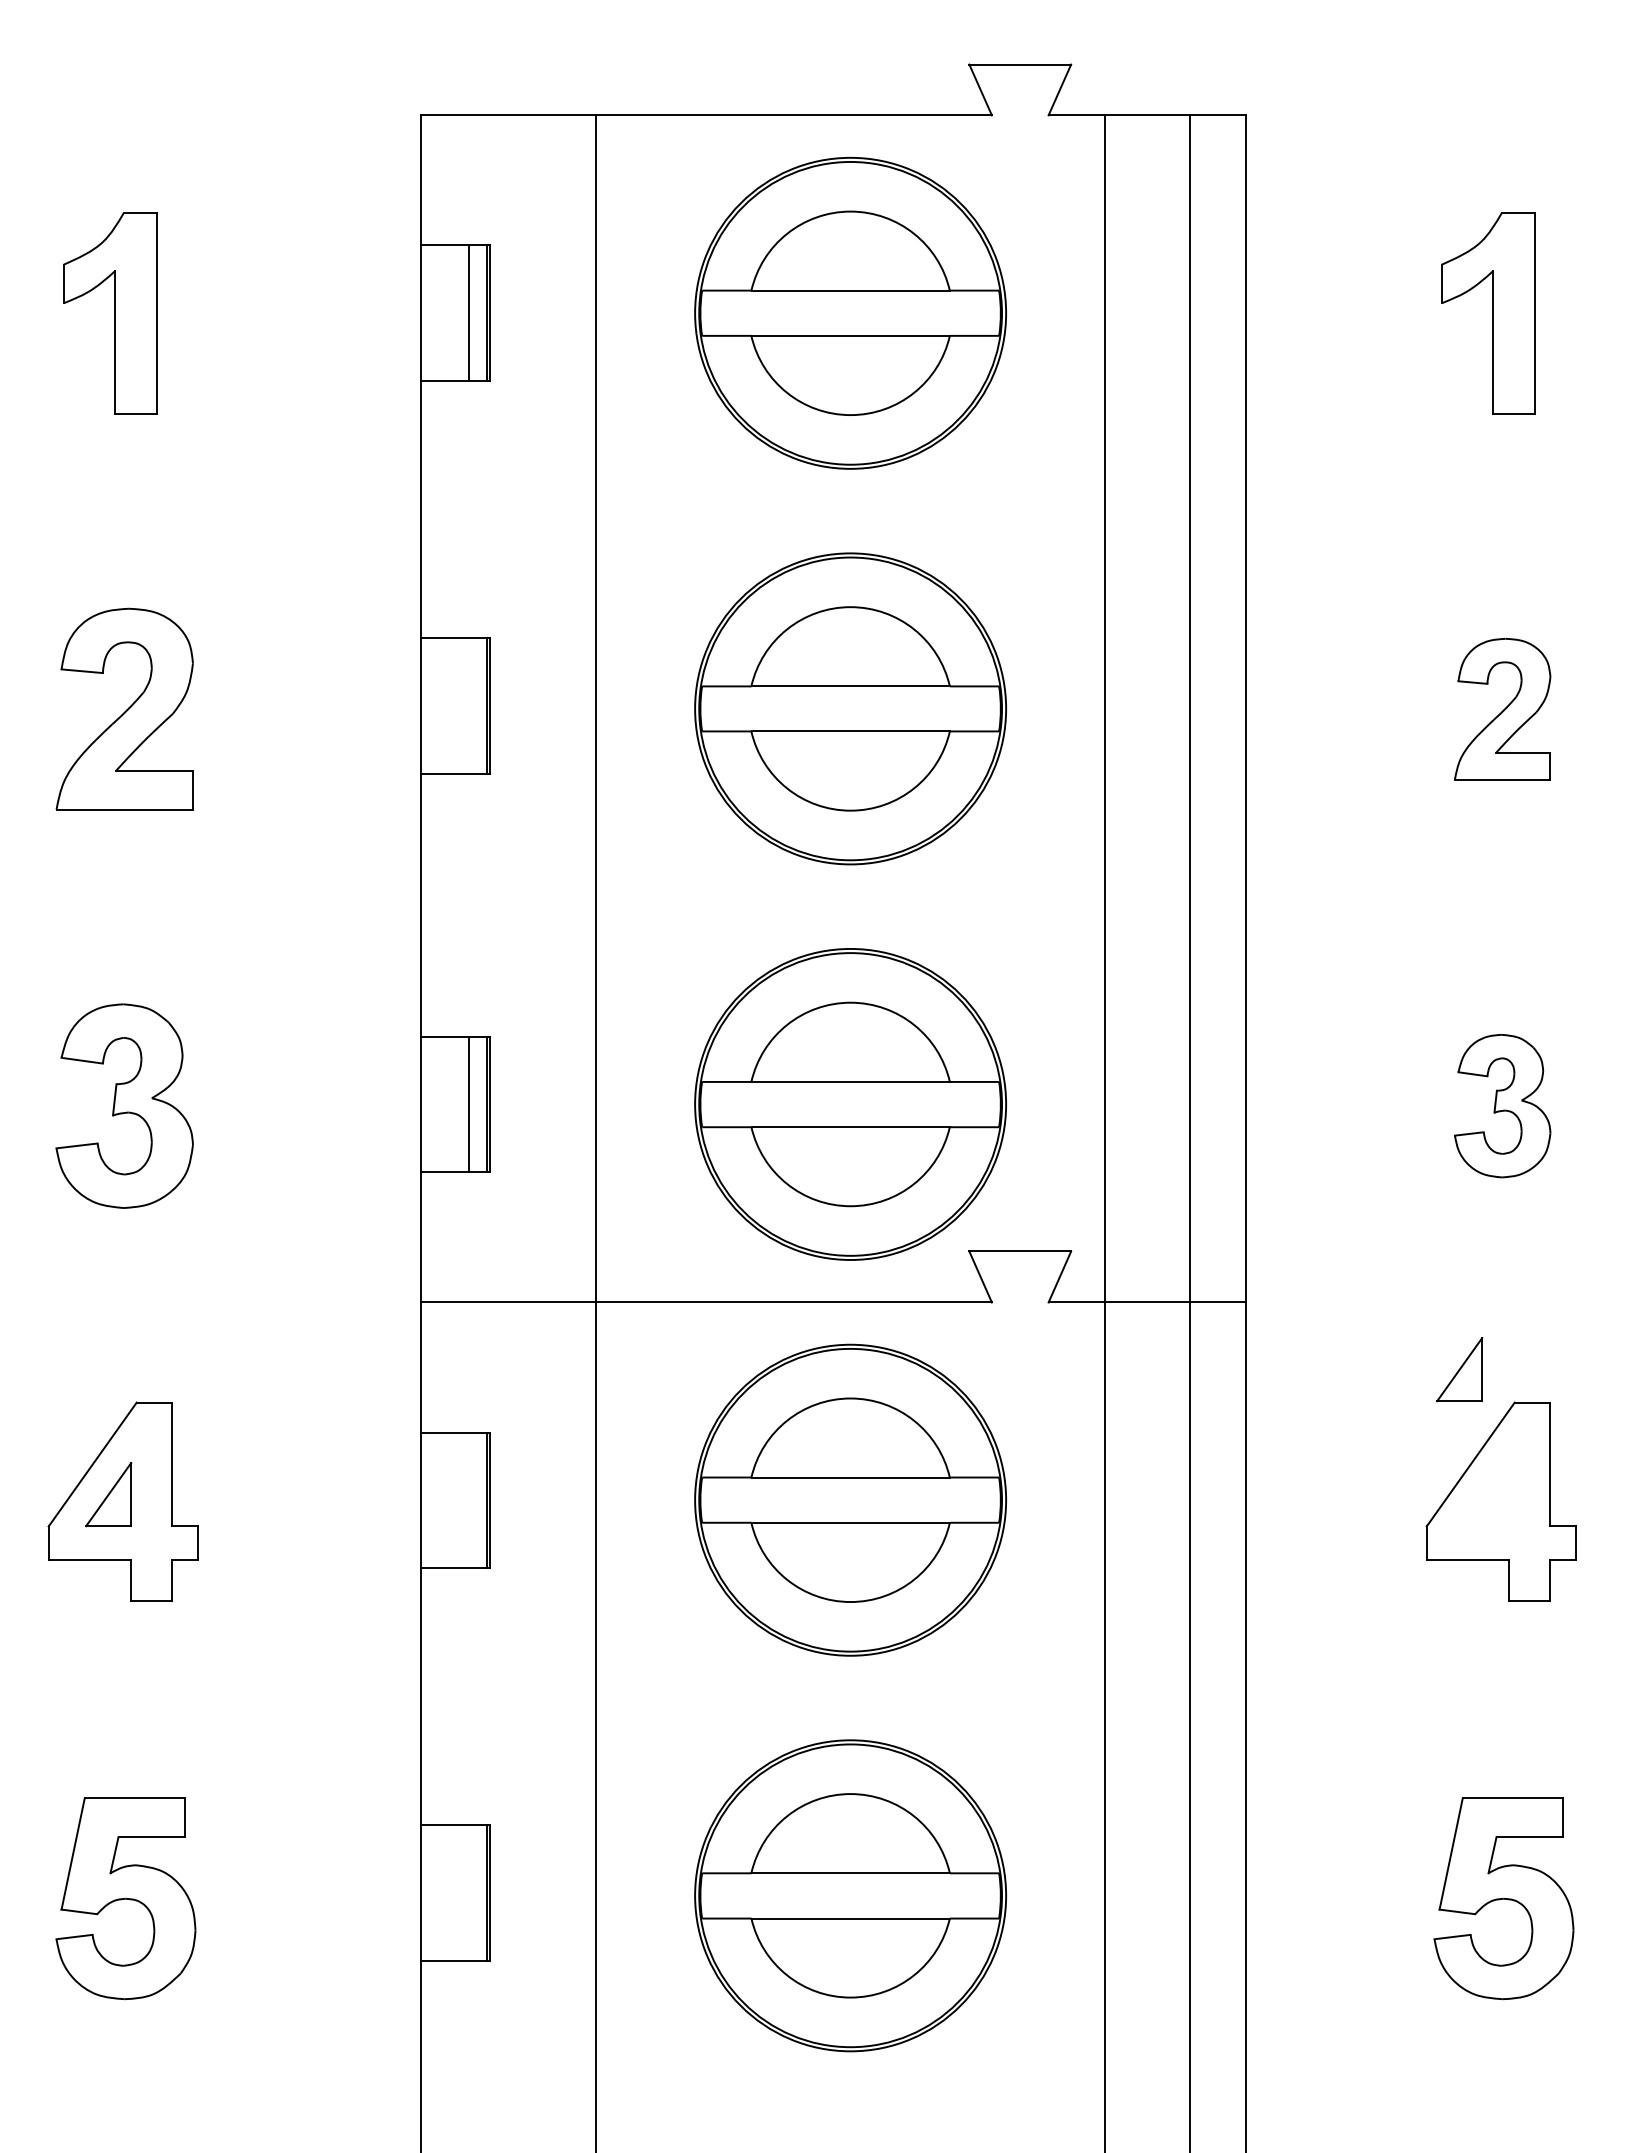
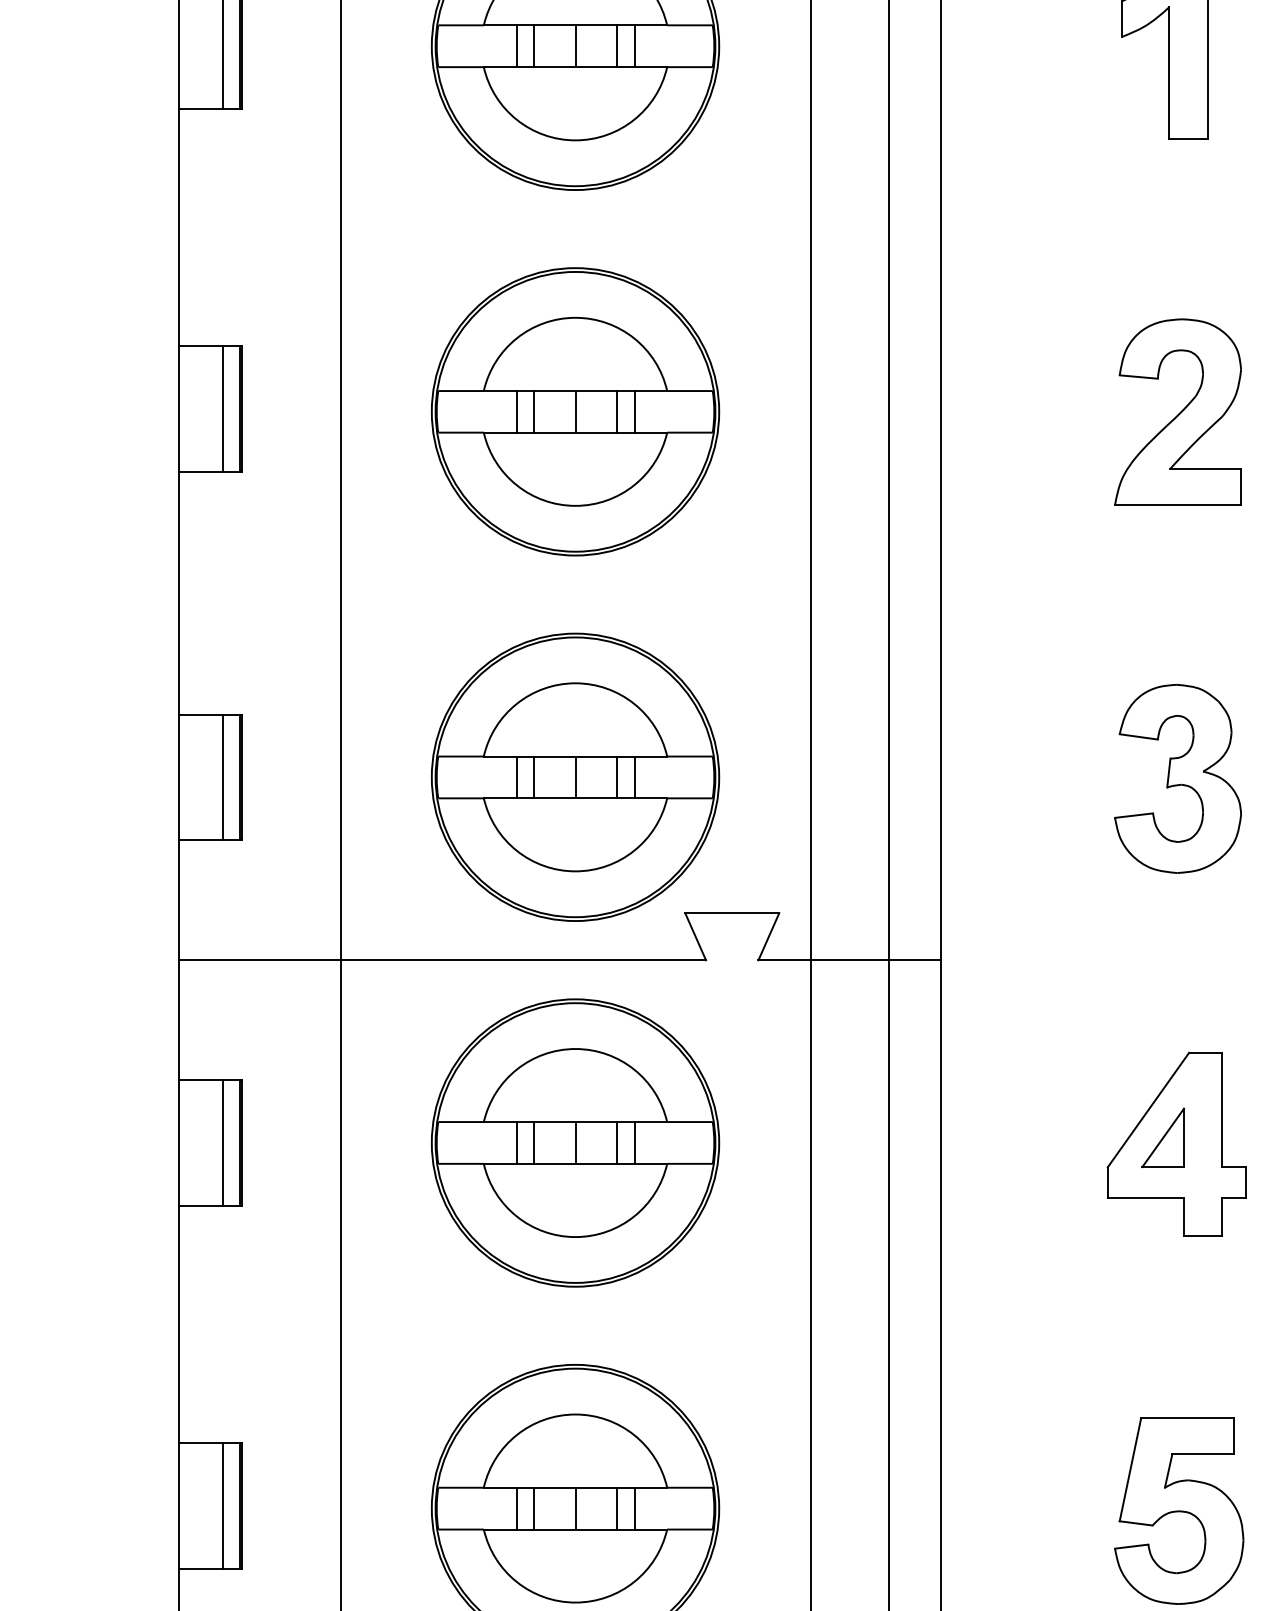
line: (786, 312) -> (516, 45), added
line: (805, 312) -> (533, 45), added
line: (850, 312) -> (575, 45), added
line: (895, 312) -> (616, 45), added
line: (914, 312) -> (634, 45), added
line: (468, 705) -> (222, 408), added
line: (786, 708) -> (516, 411), added
line: (805, 708) -> (533, 411), added
line: (850, 708) -> (575, 411), added
line: (895, 708) -> (616, 411), added
line: (914, 708) -> (634, 411), added
part: (1502, 708) -> (1177, 411), size x1.43
line: (786, 1104) -> (516, 777), added
line: (805, 1104) -> (533, 777), added
line: (850, 1104) -> (575, 777), added
line: (895, 1104) -> (616, 777), added
line: (914, 1104) -> (634, 777), added
part: (1502, 1105) -> (1177, 778), size x1.43
part: (1459, 1369) -> (1163, 1137), moved
line: (786, 1499) -> (516, 1142), added
line: (805, 1499) -> (533, 1142), added
line: (850, 1499) -> (575, 1142), added
line: (895, 1499) -> (616, 1142), added
line: (914, 1499) -> (634, 1142), added
line: (468, 1500) -> (222, 1143), added
line: (468, 1892) -> (222, 1505), added
line: (786, 1895) -> (516, 1508), added
line: (805, 1895) -> (533, 1508), added
line: (850, 1895) -> (575, 1508), added
line: (895, 1895) -> (616, 1508), added
line: (914, 1895) -> (634, 1508), added

